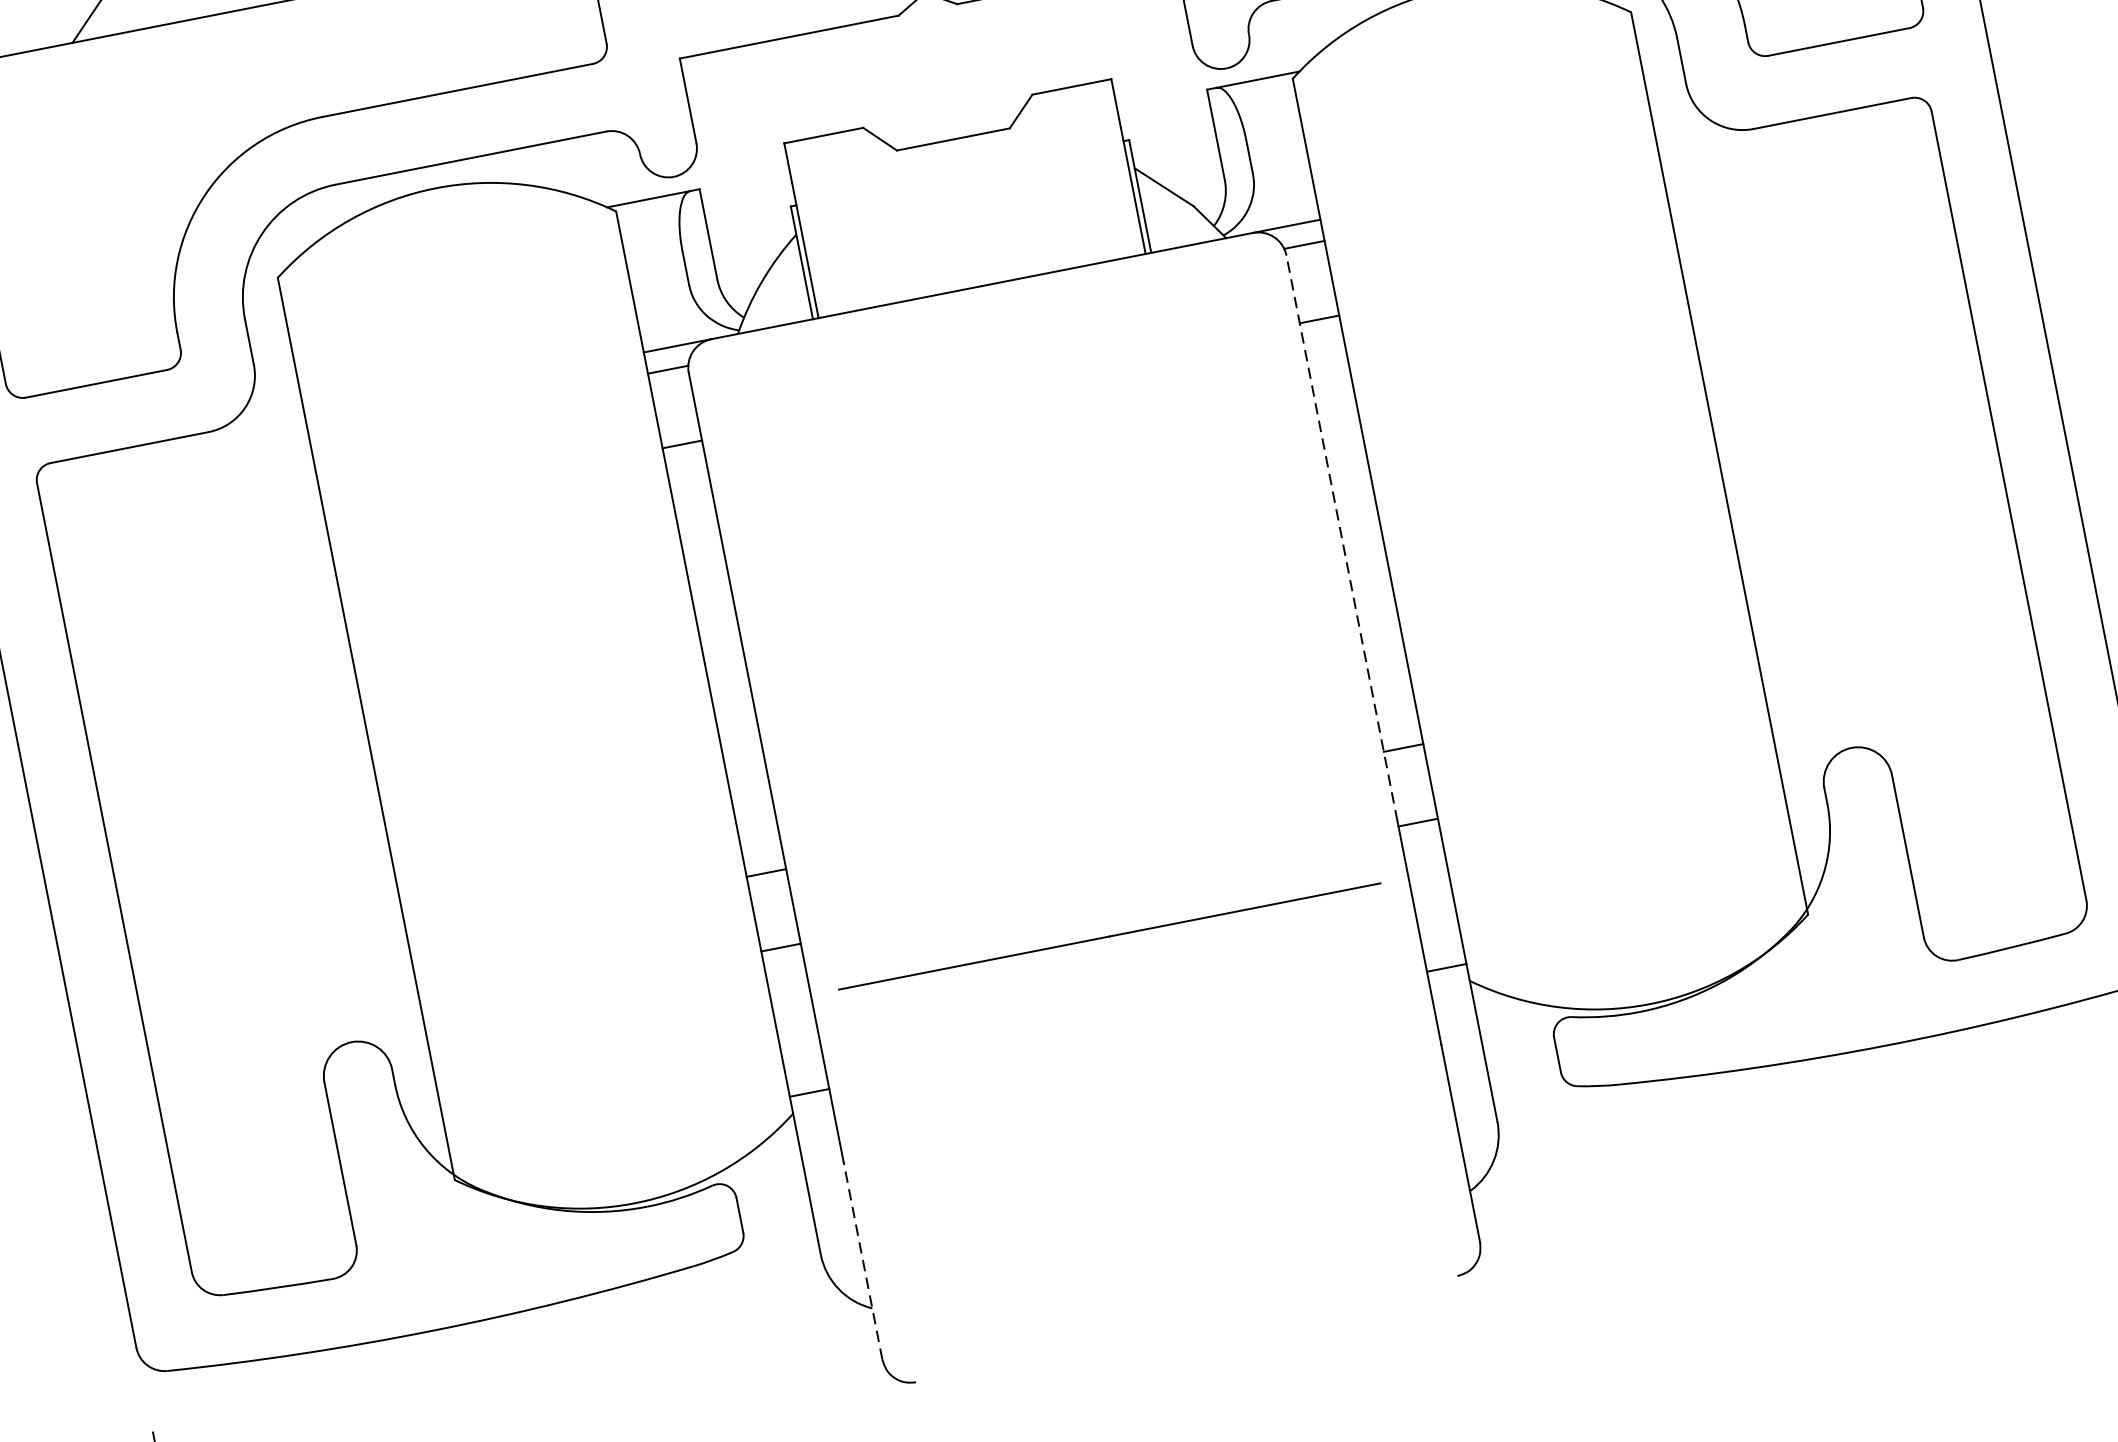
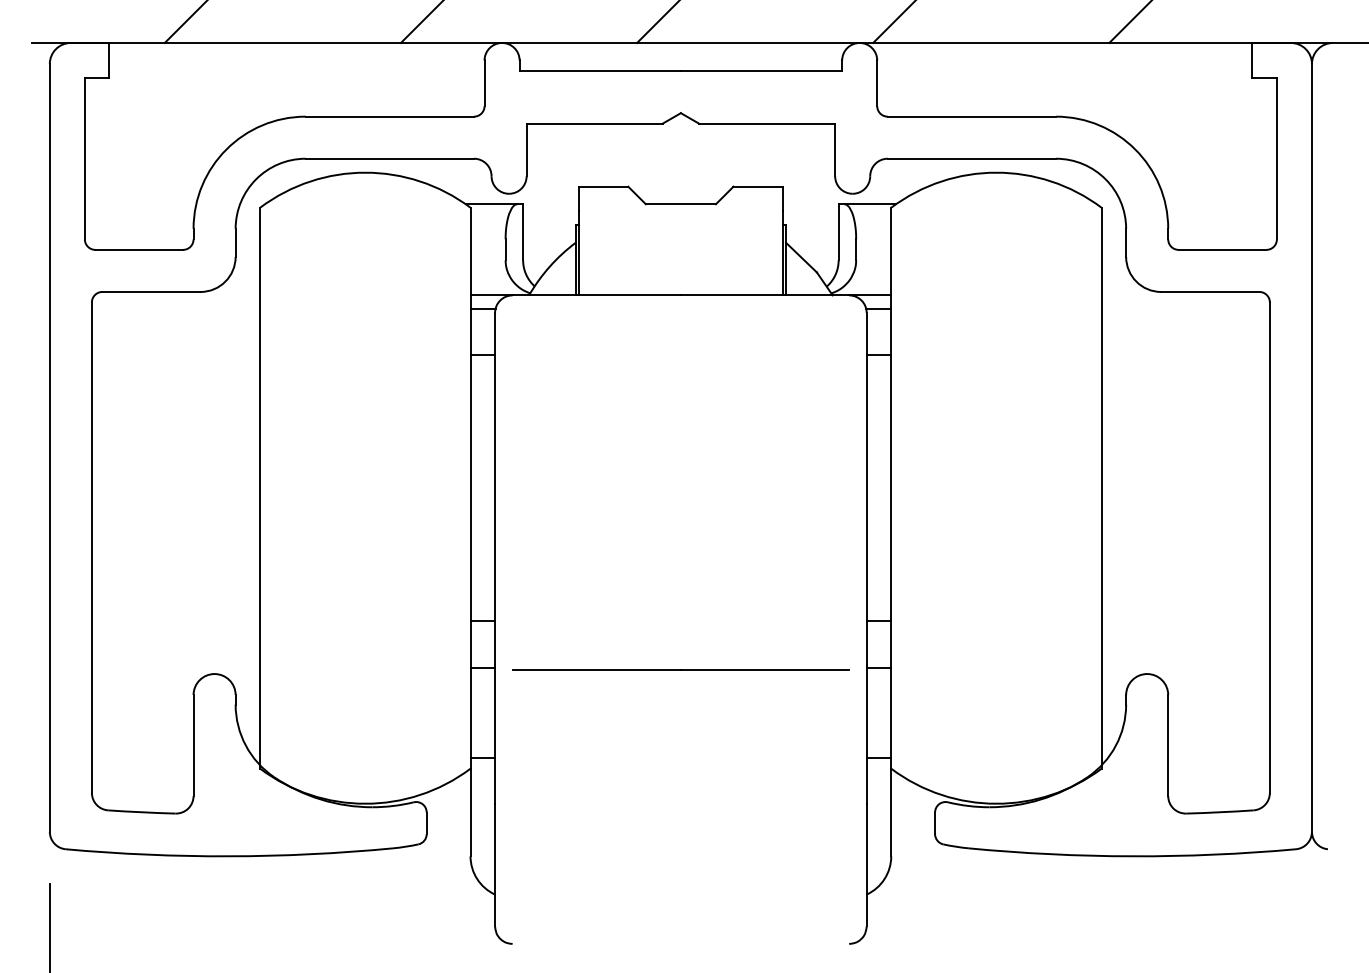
line: (1341, 538) -> (866, 488), dashed -> solid
line: (1109, 936) -> (680, 669), moved
line: (863, 1259) -> (495, 864), dashed -> solid

